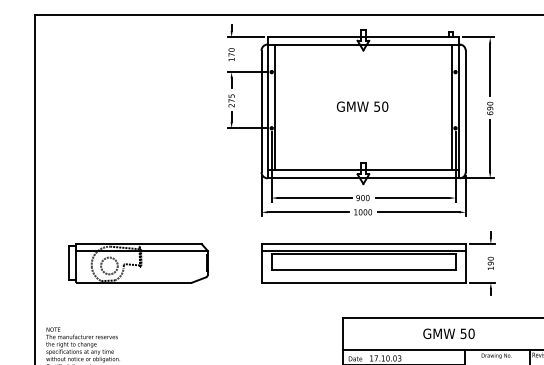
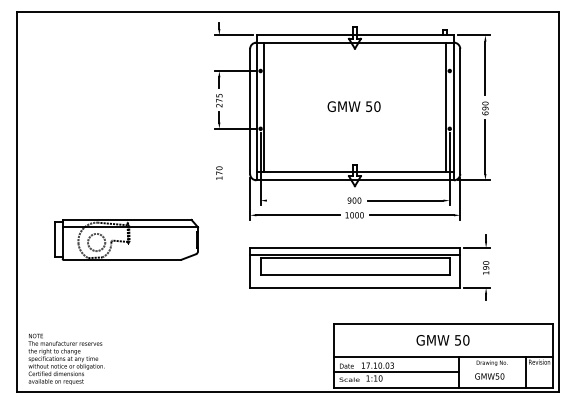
text: (231, 54) -> (219, 172), moved
line: (314, 197) -> (304, 200), removed
part: (138, 263) -> (126, 239), moved

